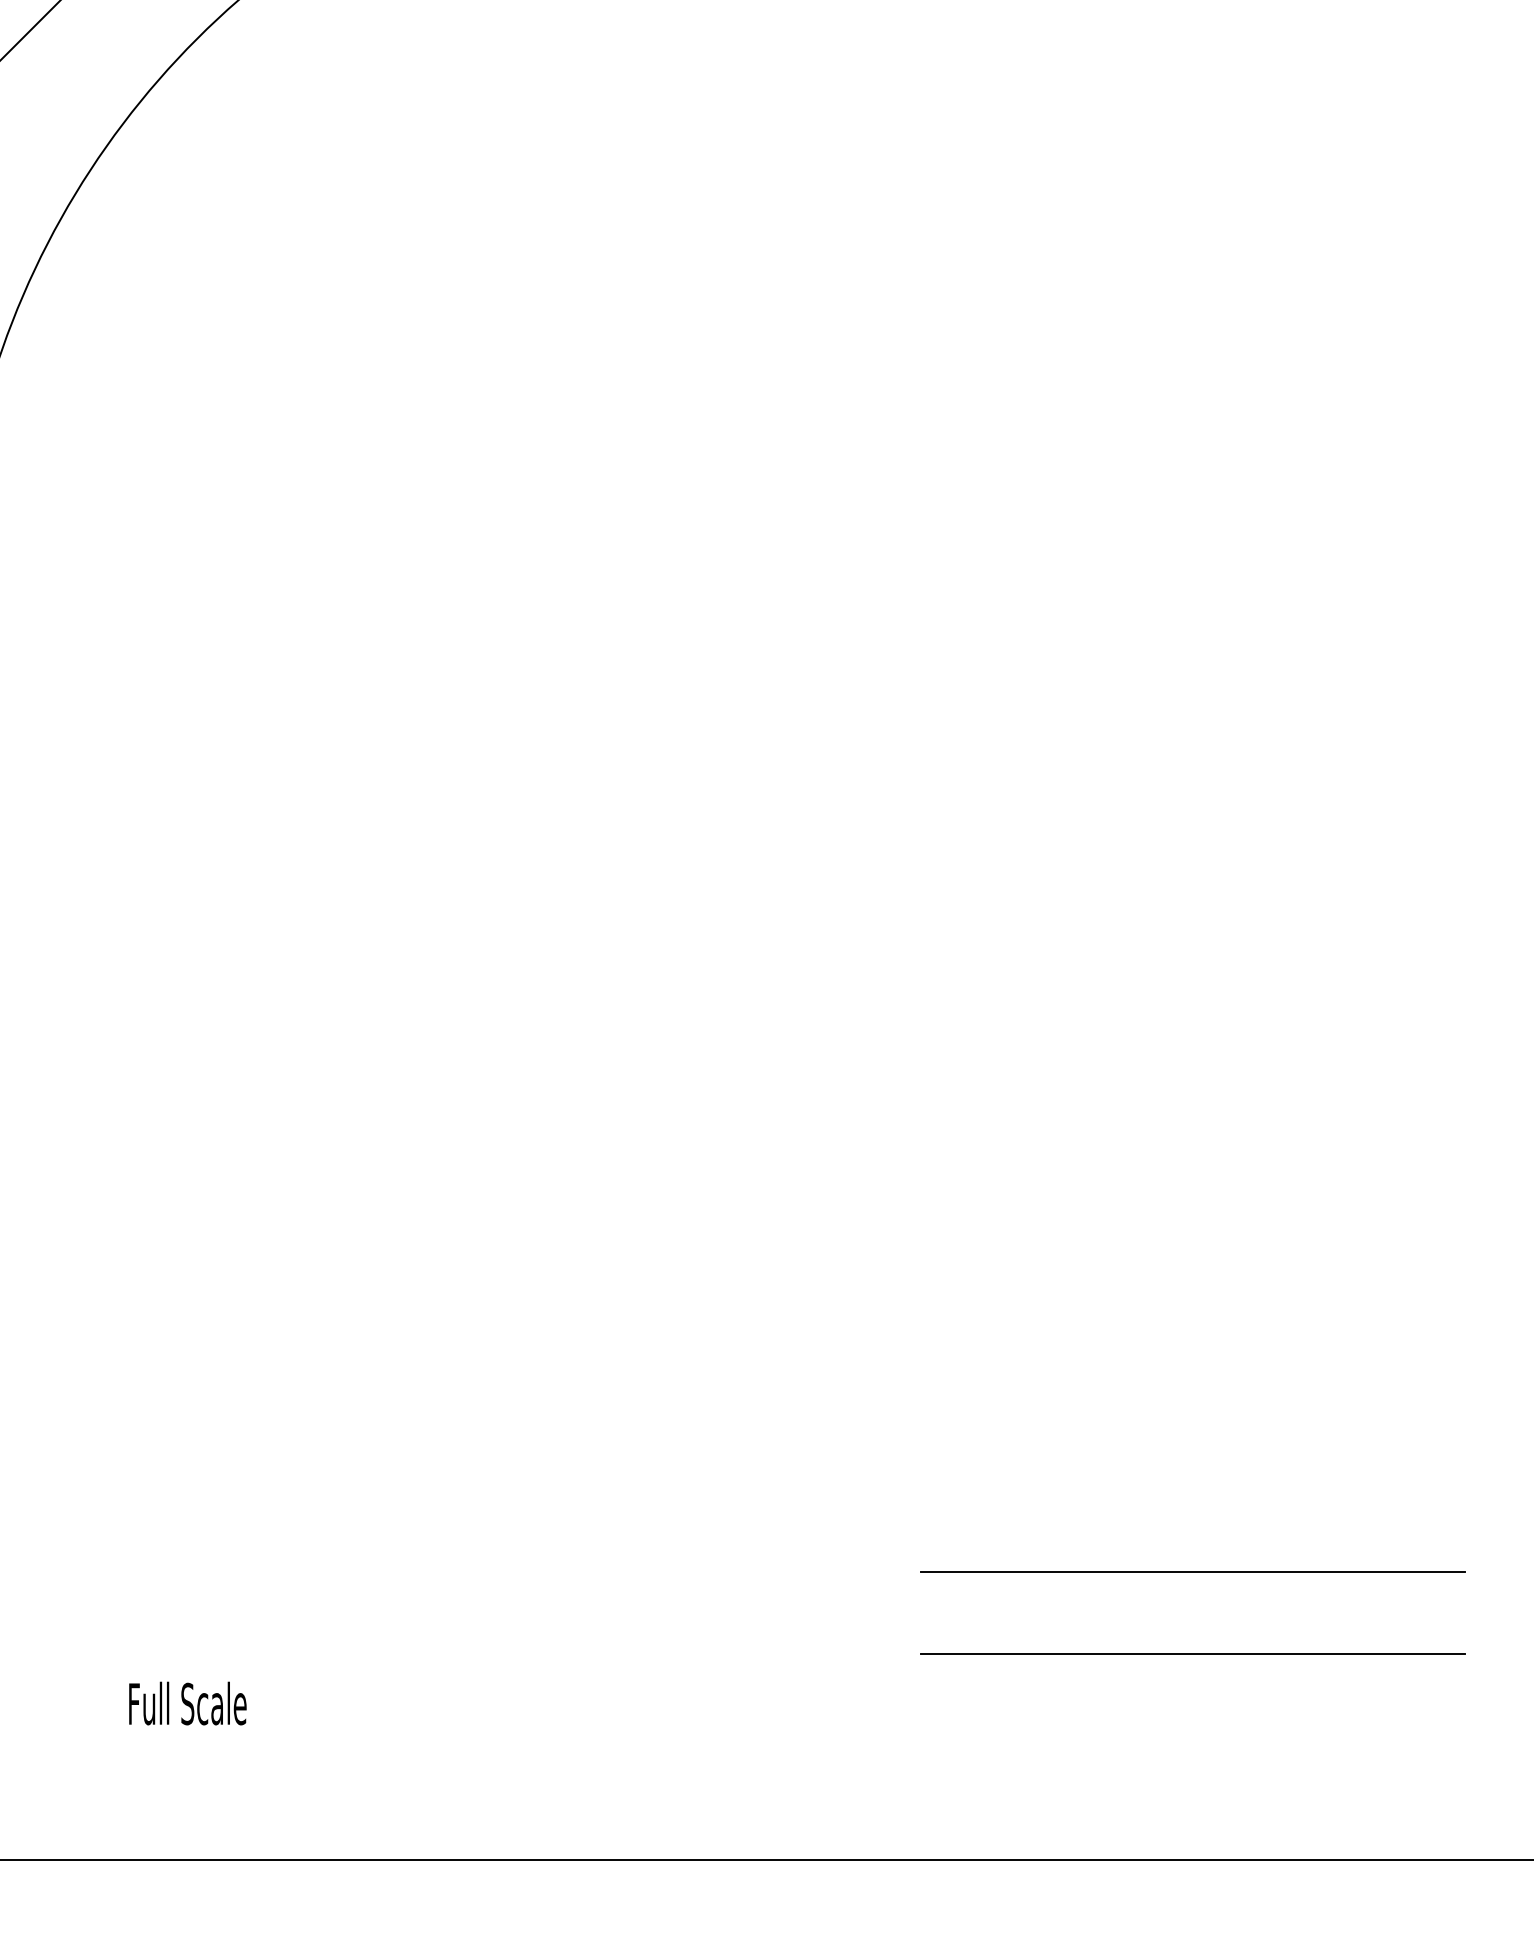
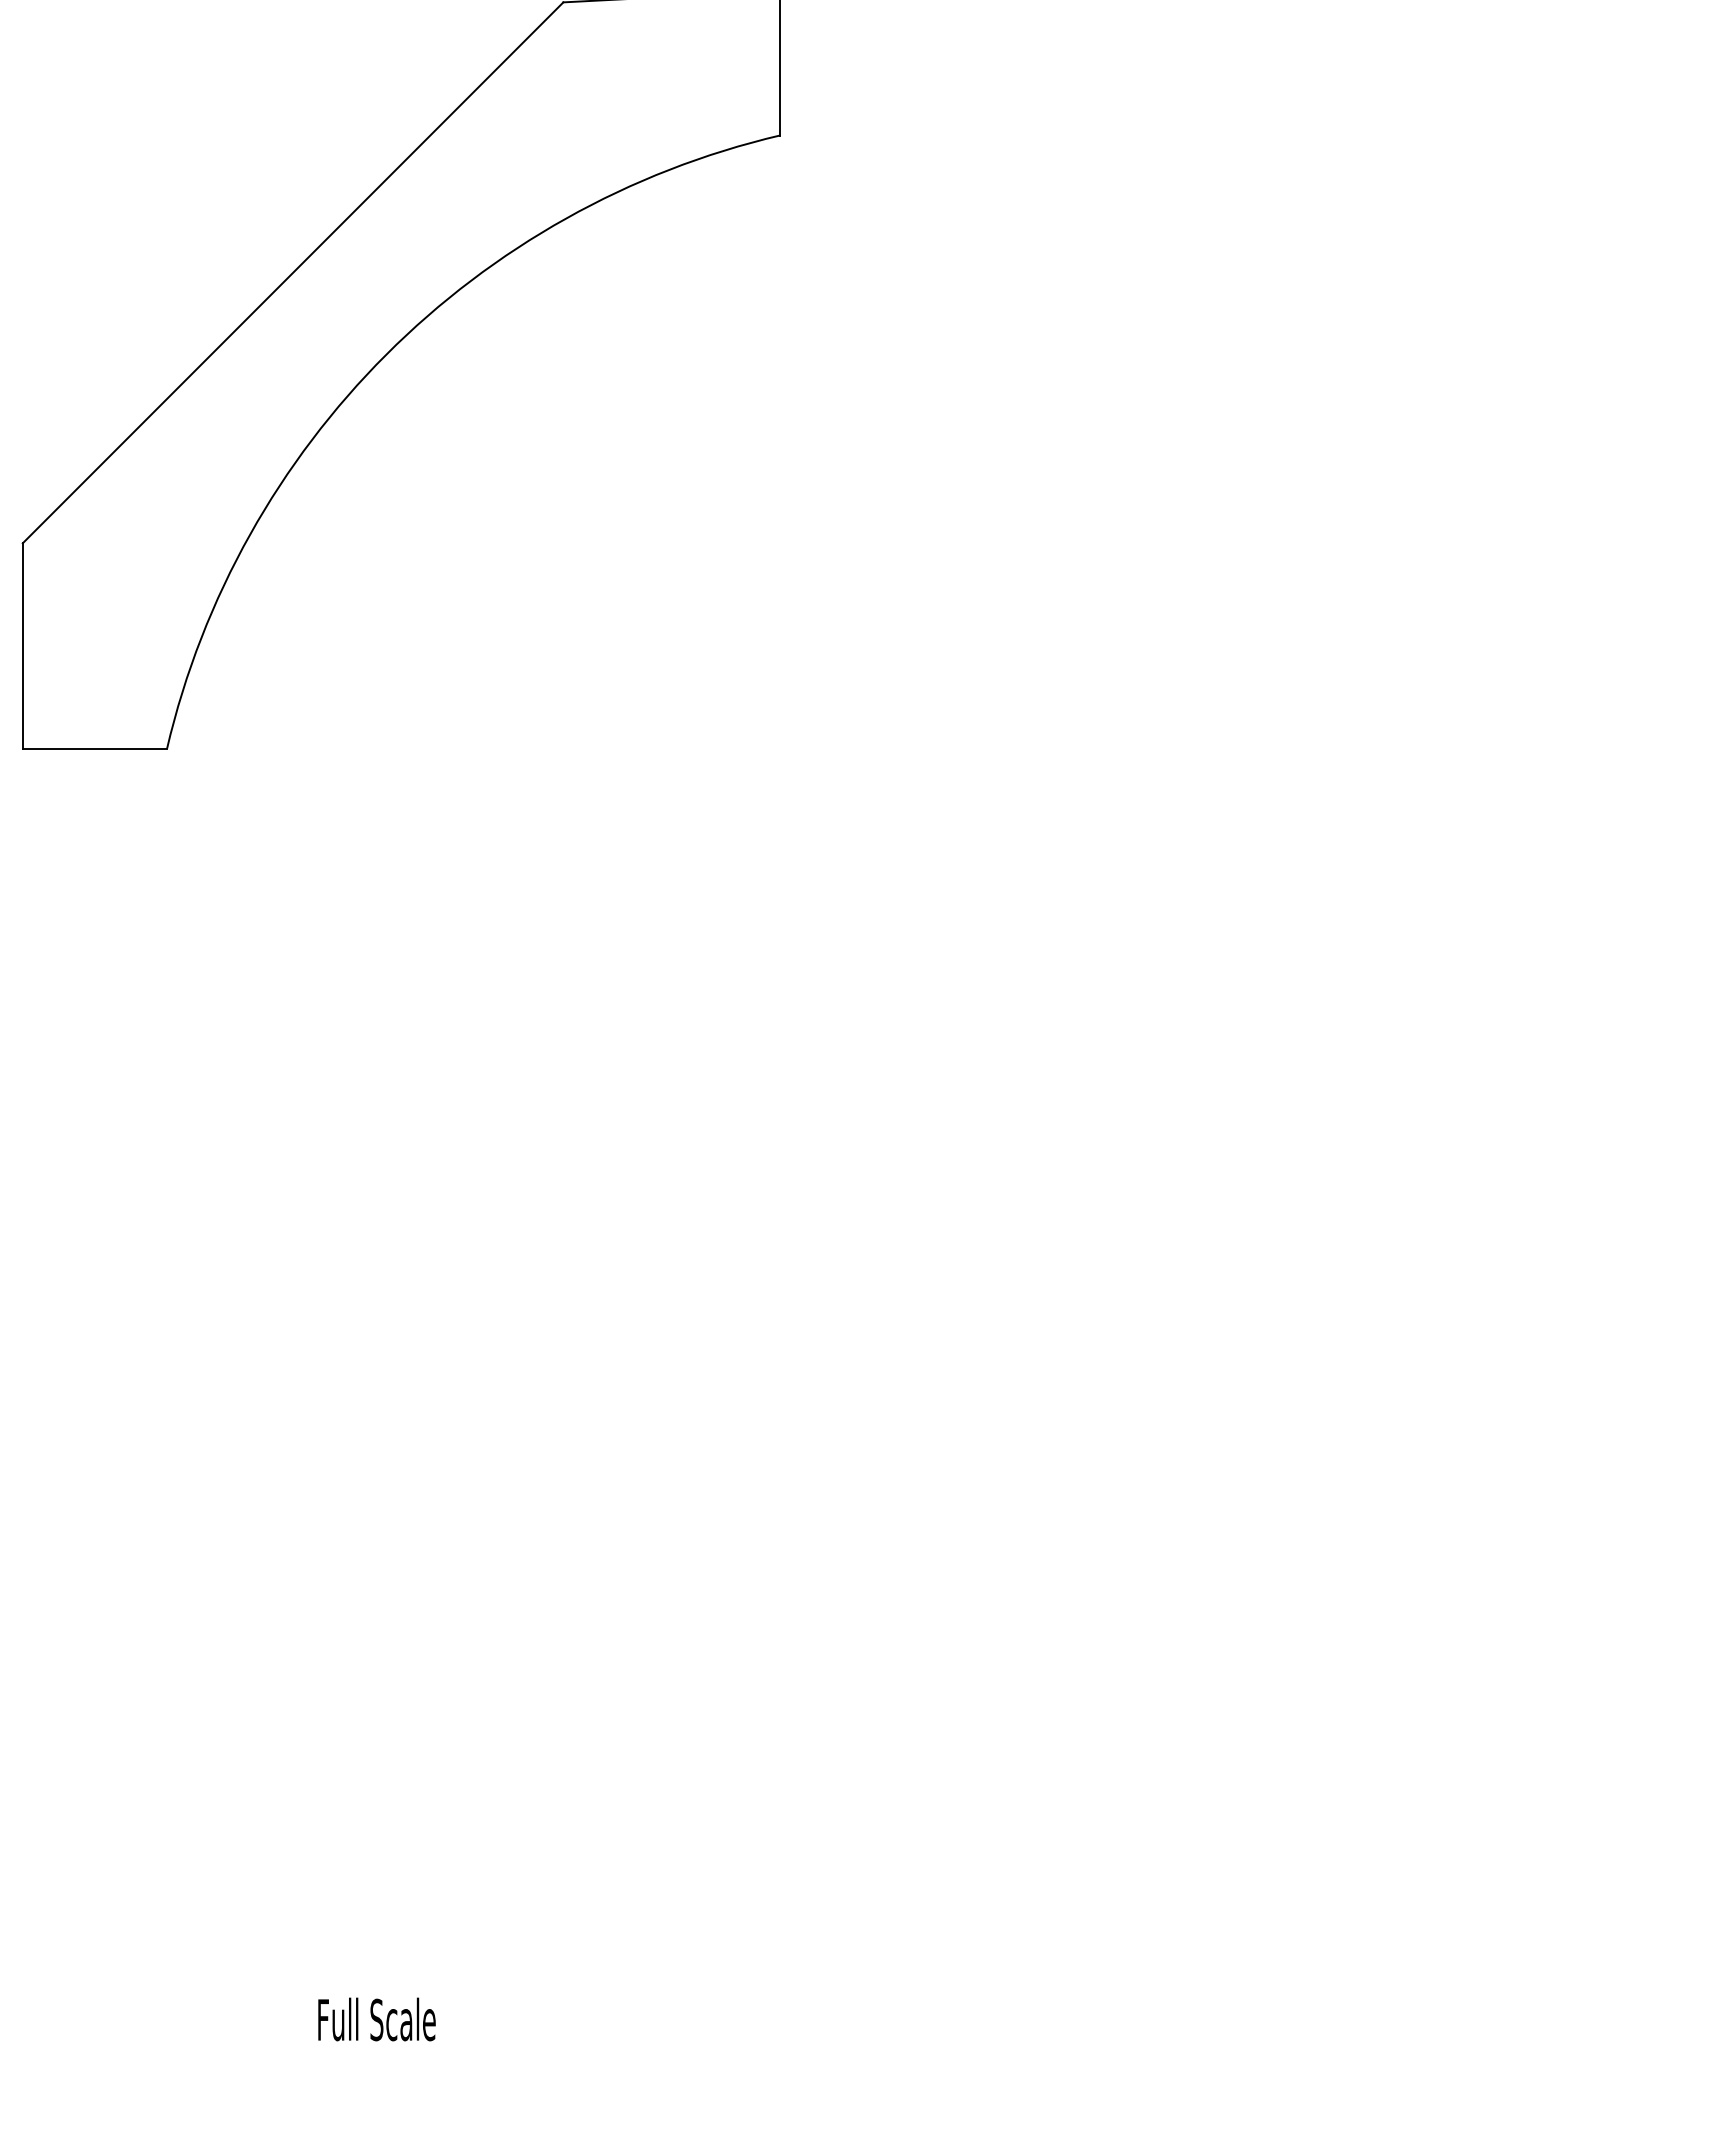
line: (1192, 1571) -> (1381, 1887), removed
line: (1192, 1653) -> (1381, 1969), removed

